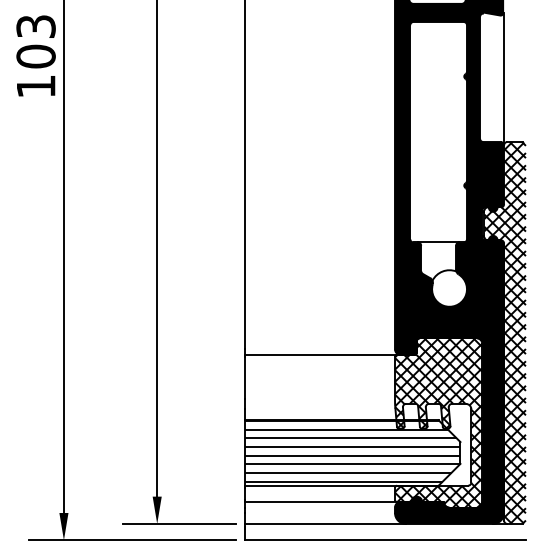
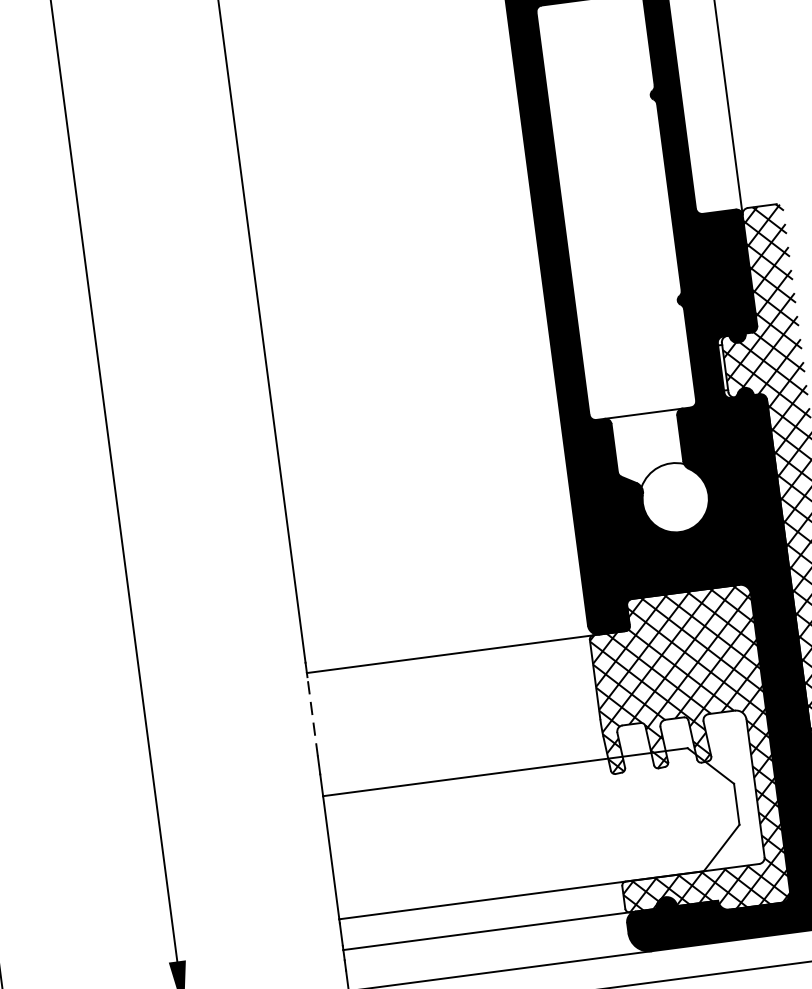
line: (244, 377) -> (311, 715), solid -> dashed
hatch: (352, 450) -> (533, 826), removed

